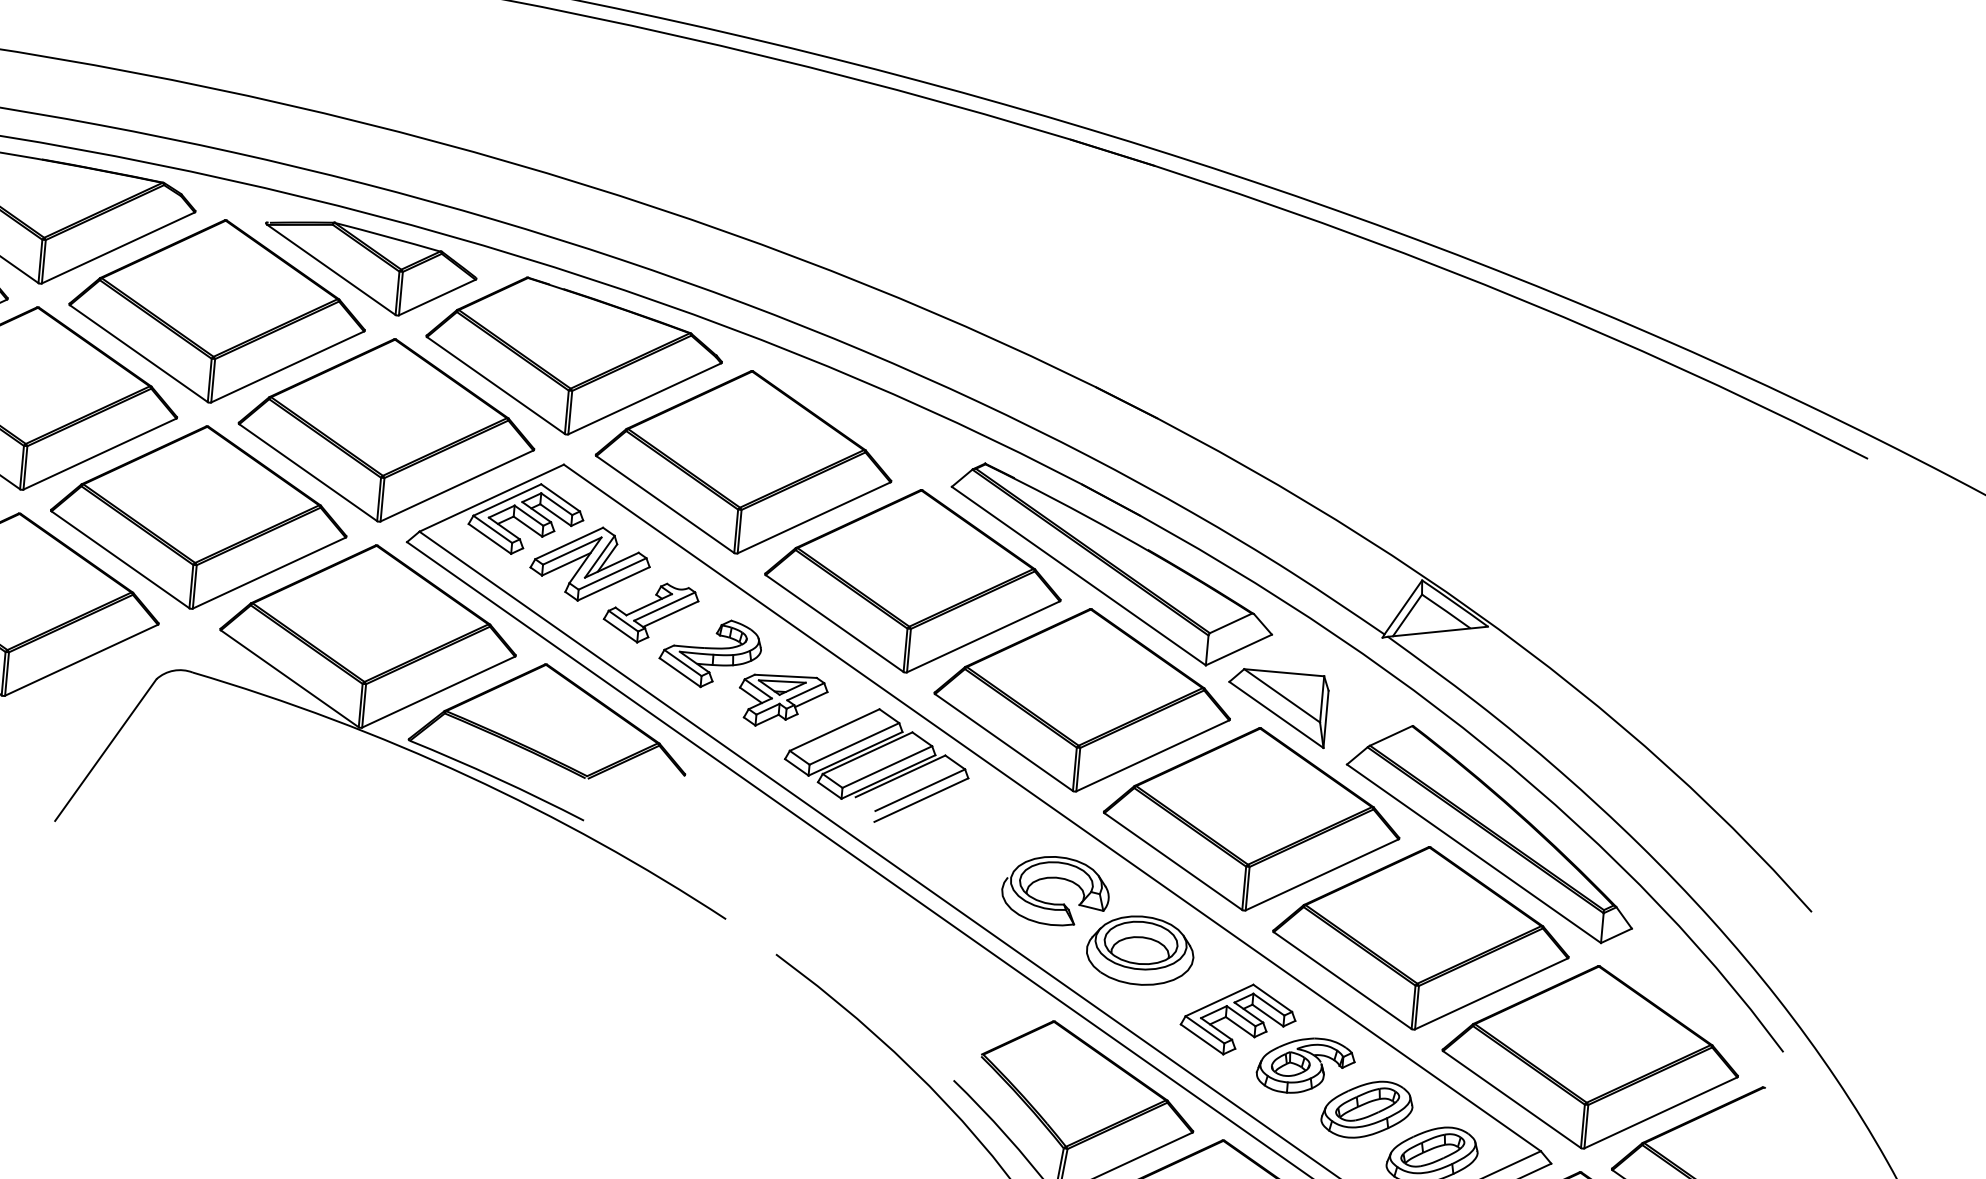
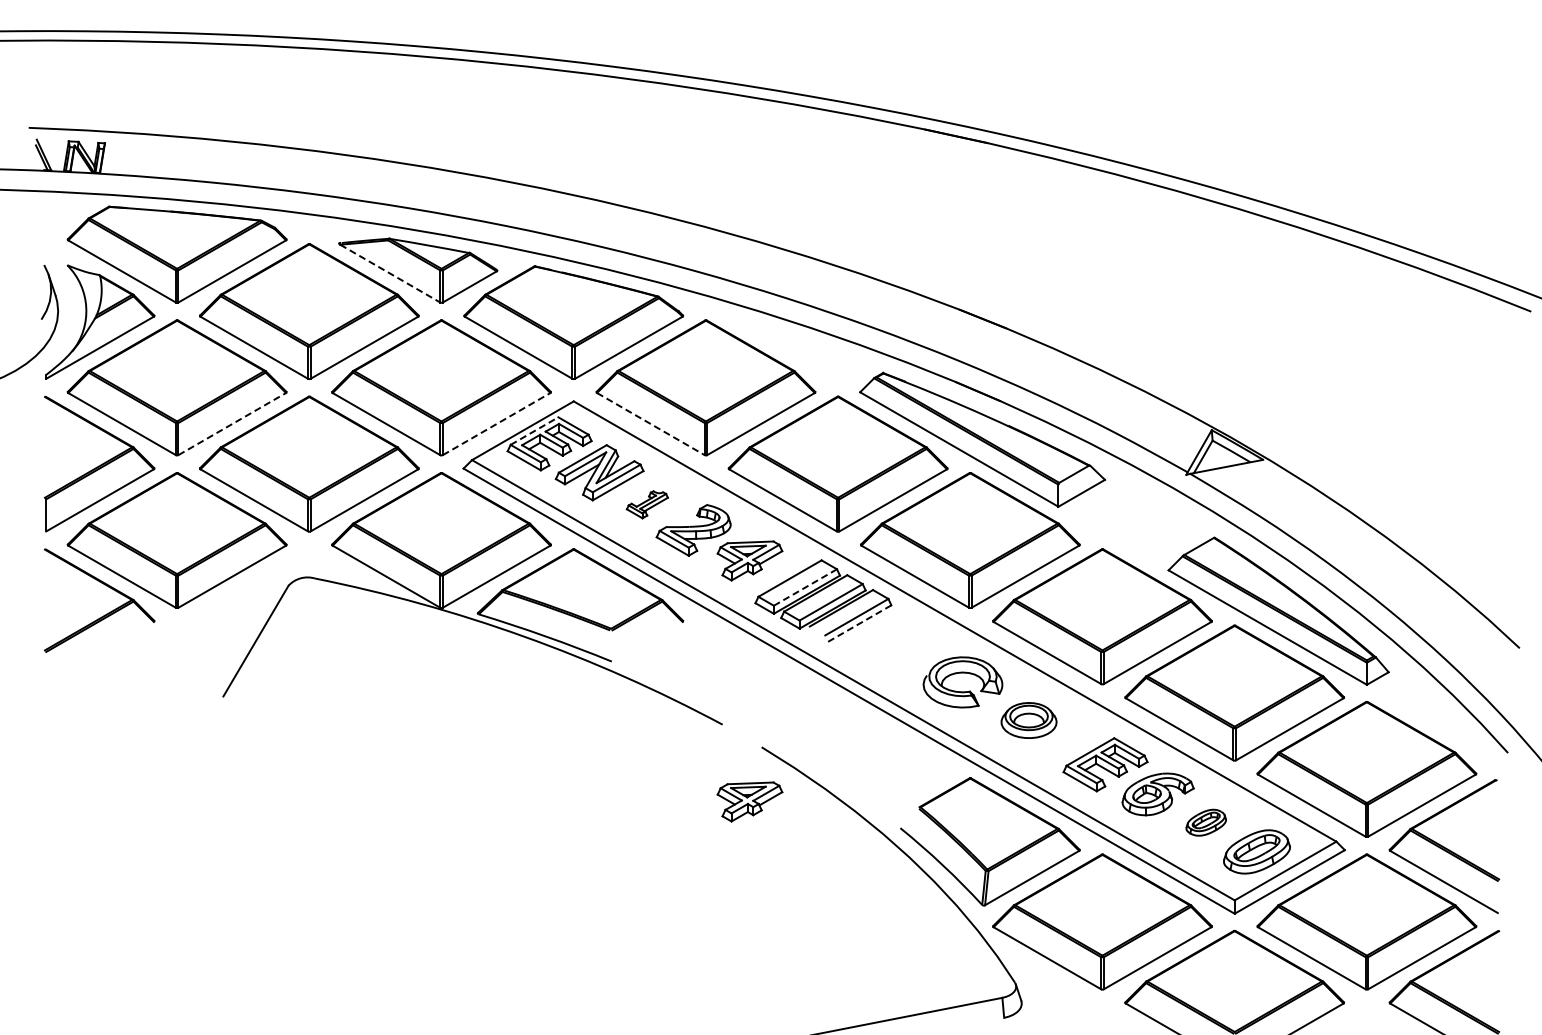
line: (331, 269) -> (390, 273), solid -> dashed
line: (100, 453) -> (232, 423), solid -> dashed
line: (458, 485) -> (497, 423), solid -> dashed
line: (507, 500) -> (534, 431), solid -> dashed
line: (666, 505) -> (651, 424), solid -> dashed
part: (651, 612) -> (647, 504), size x0.6
part: (1277, 706) -> (1113, 532), removed
line: (854, 743) -> (805, 587), solid -> dashed
line: (920, 800) -> (857, 624), solid -> dashed
part: (1139, 950) -> (1028, 720), size x0.7
part: (753, 1026) -> (749, 801), added
part: (1367, 1109) -> (1206, 822), size x0.6

